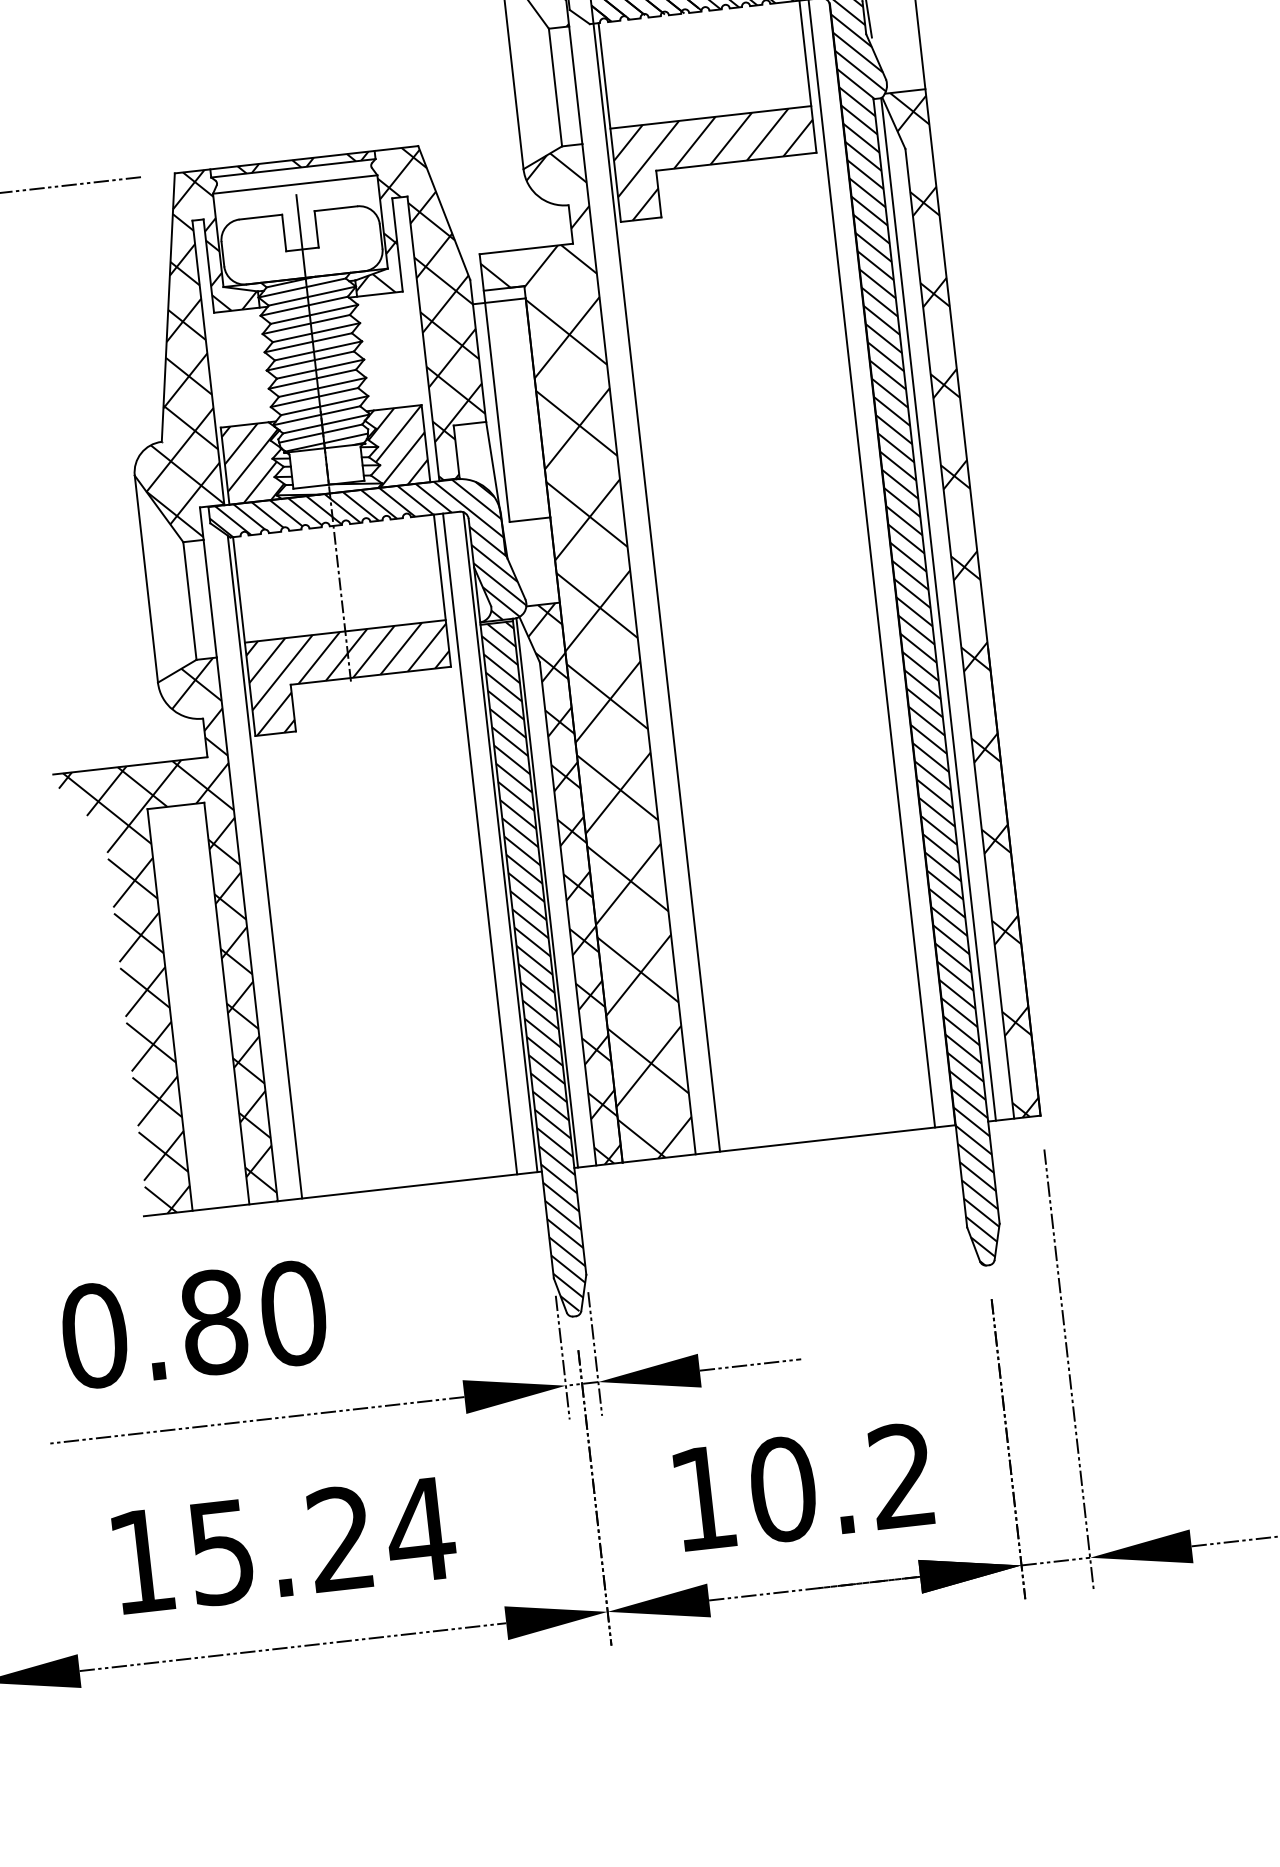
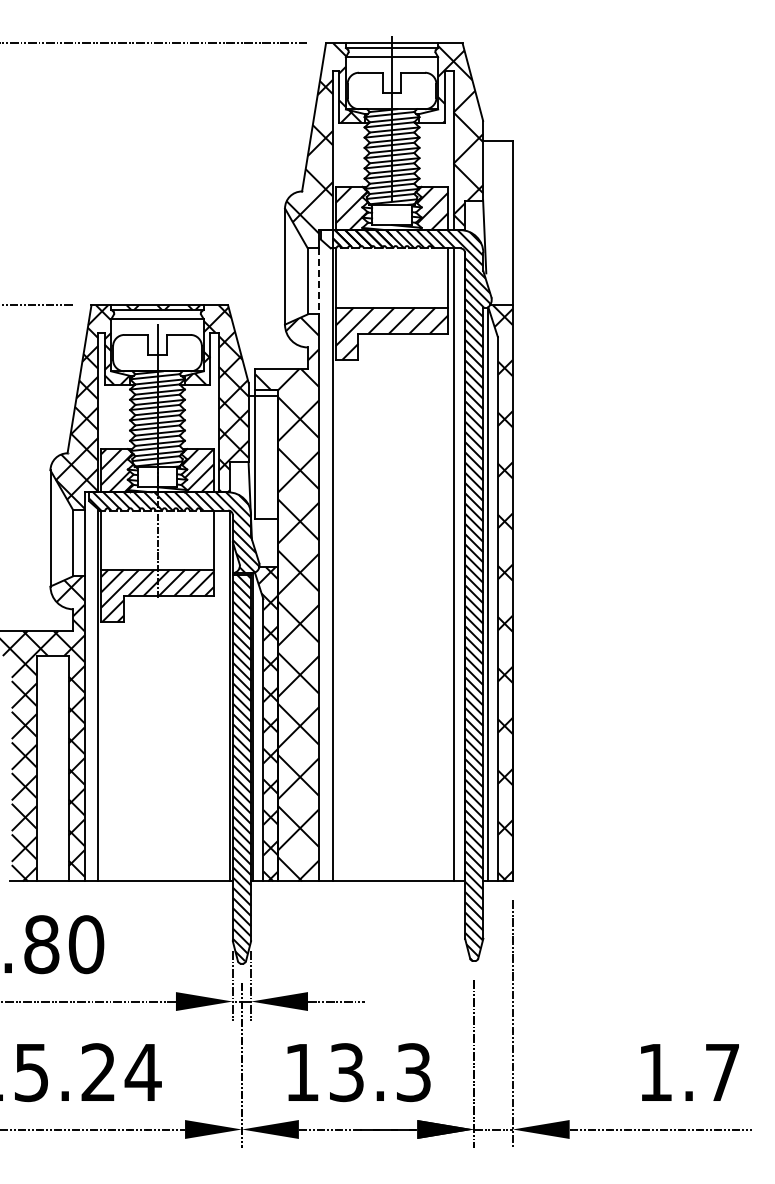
line: (576, 85) -> (319, 281), solid -> dashed
line: (479, 843) -> (218, 695), removed
text: (841, 1482) -> (379, 1072), 10.2 -> 13.3

